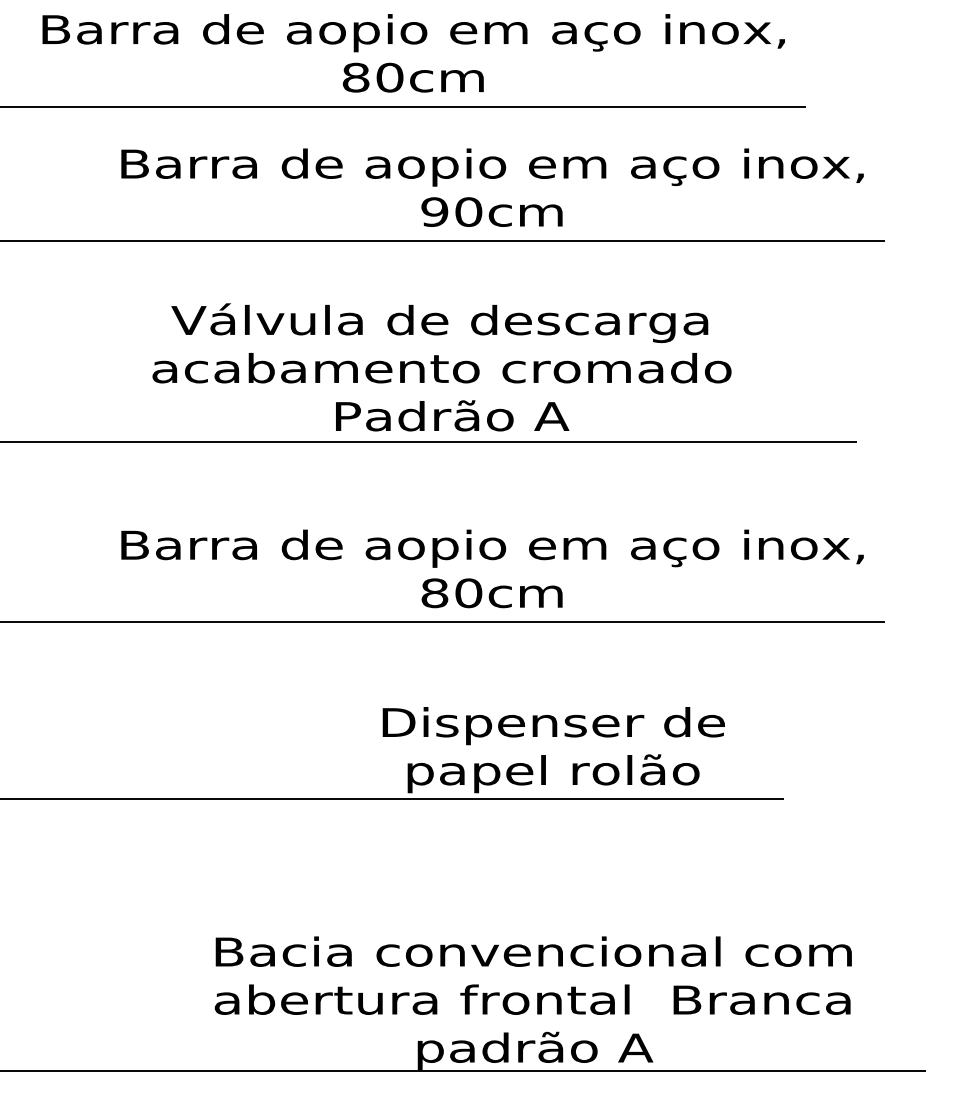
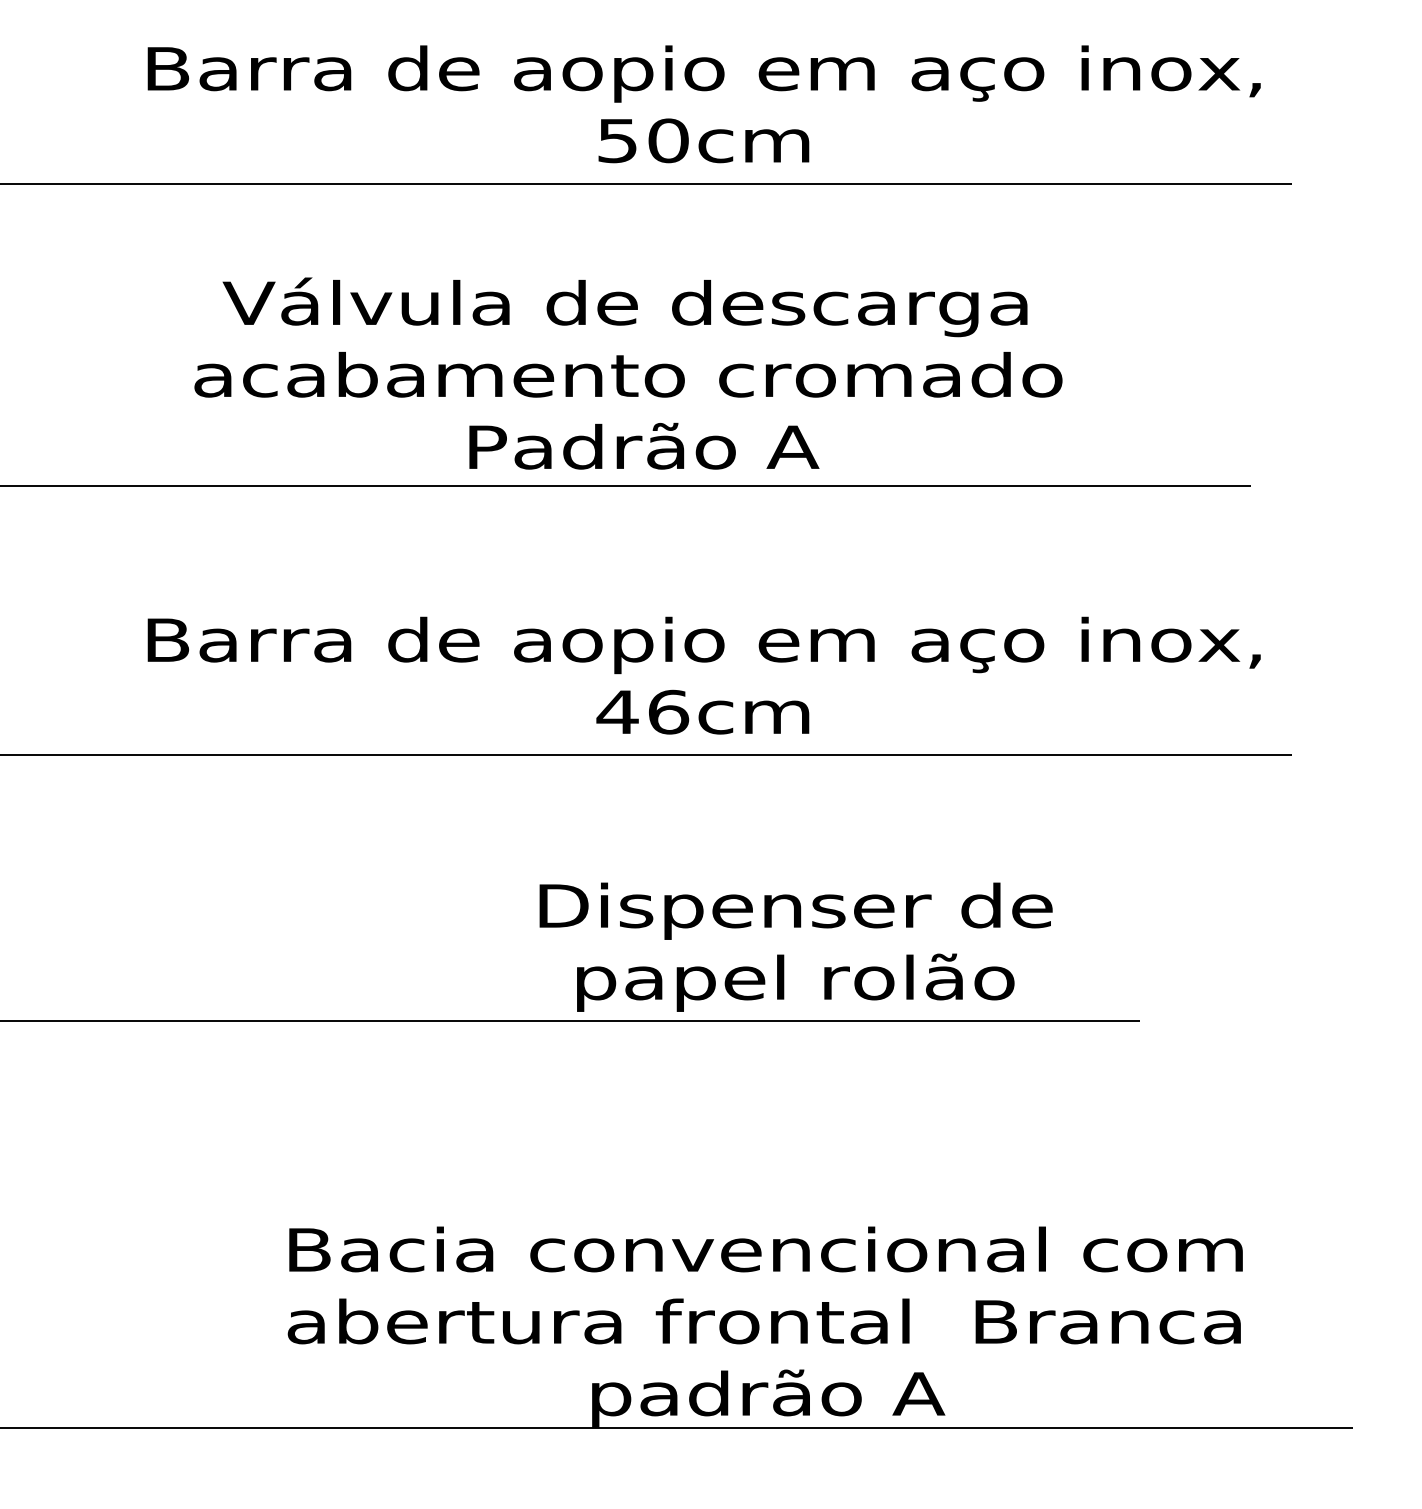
text: (434, 211) -> (617, 139), 90cm -> 50cm
text: (451, 593) -> (642, 712), 80cm -> 46cm

